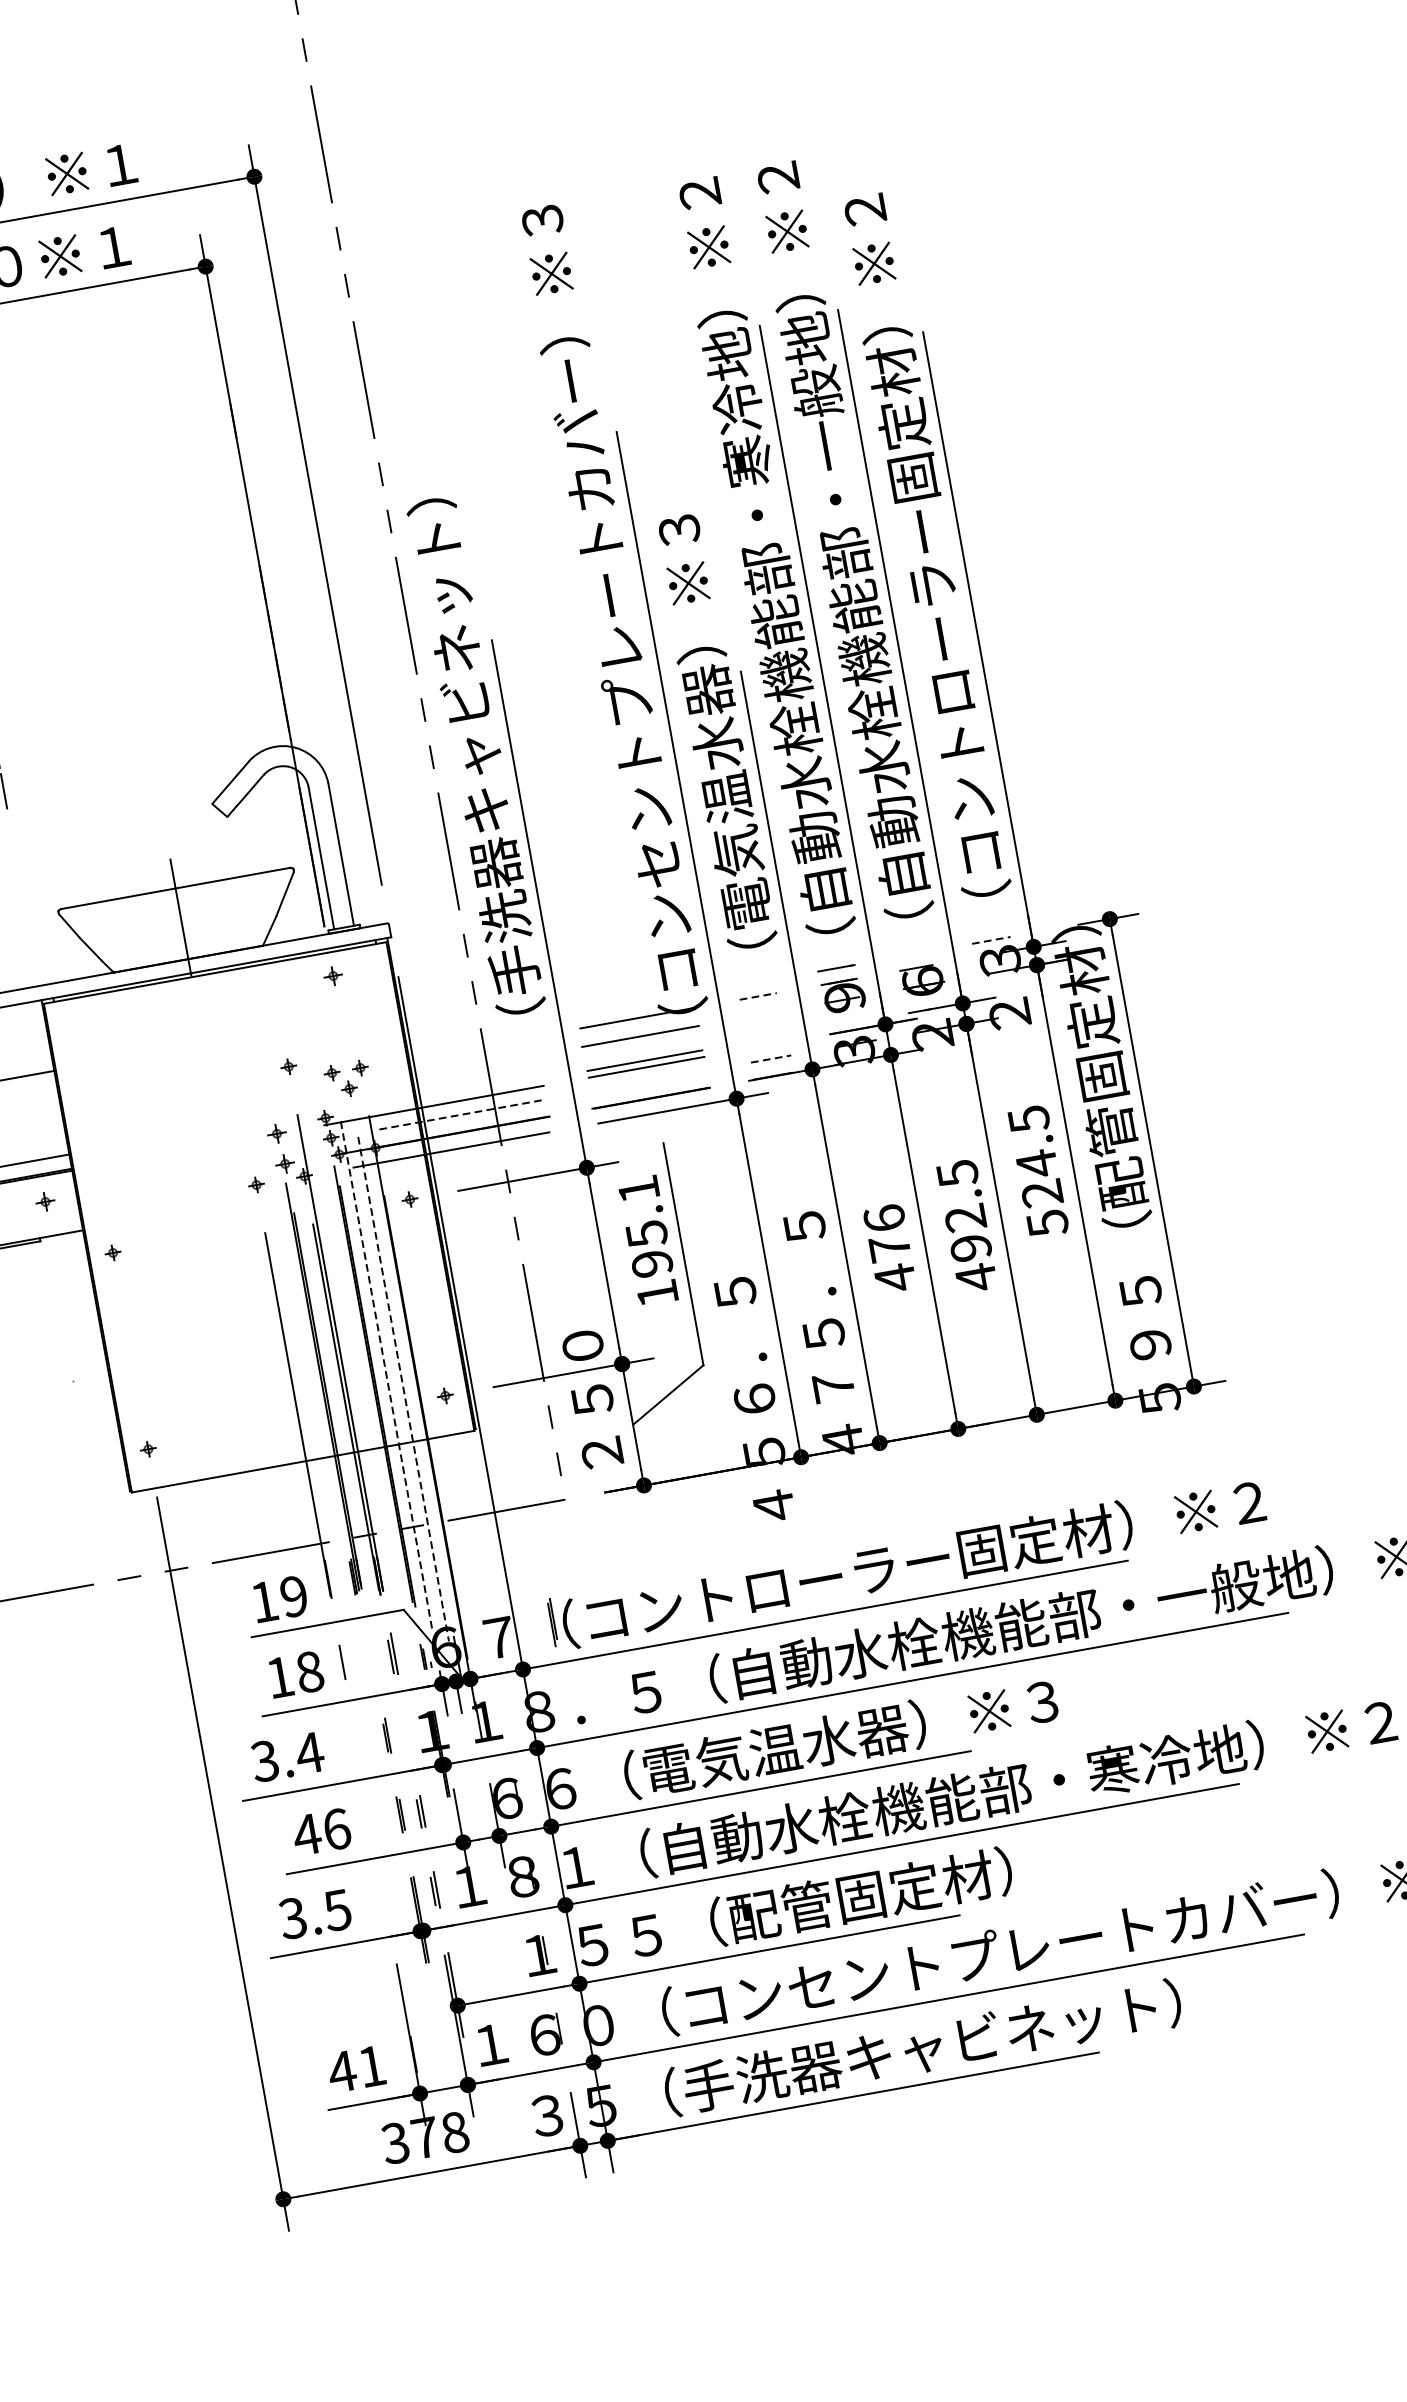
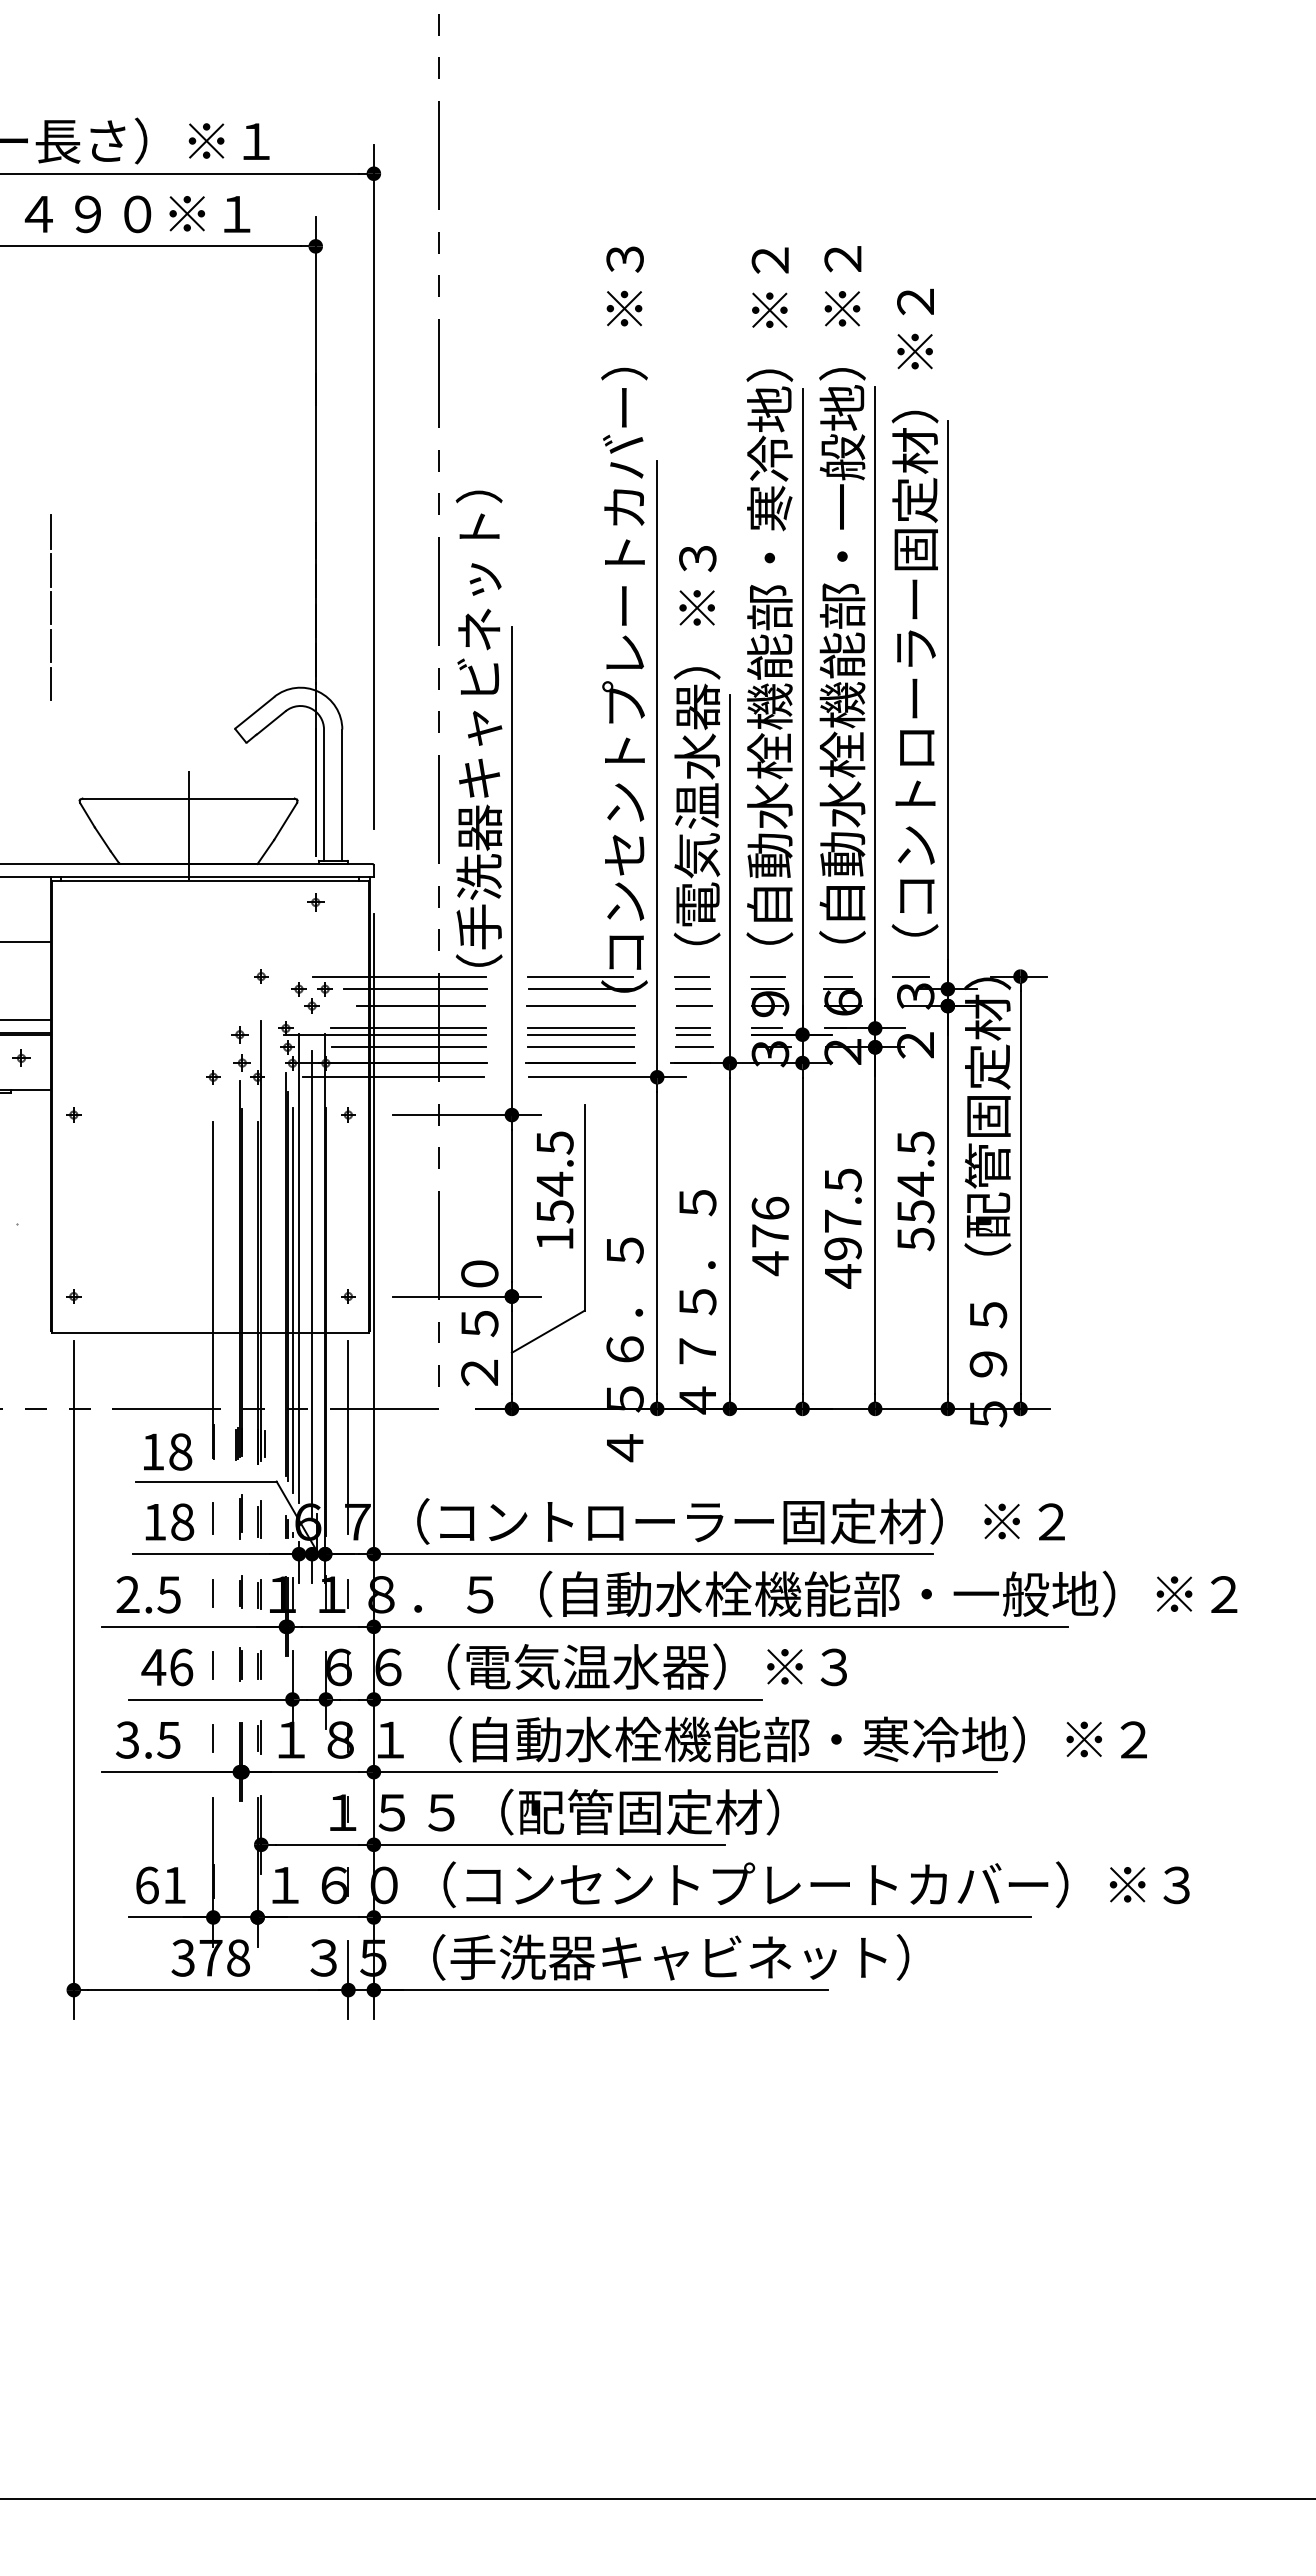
line: (990, 940) -> (910, 976), dashed -> solid
line: (911, 954) -> (837, 976), added
line: (755, 982) -> (692, 976), added
line: (758, 996) -> (693, 989), dashed -> solid
line: (634, 1004) -> (580, 976), added
line: (763, 1014) -> (694, 1006), added
line: (845, 1024) -> (766, 1028), added
line: (438, 1039) -> (399, 976), added
part: (765, 1042) -> (692, 1031), added
line: (457, 1050) -> (414, 989), added
line: (771, 1059) -> (694, 1047), dashed -> solid
line: (466, 1068) -> (420, 1006), added
line: (647, 1081) -> (580, 1047), added
line: (458, 1094) -> (408, 1028), added
line: (462, 1114) -> (409, 1047), dashed -> solid
text: (1041, 1193) -> (915, 1211), 524.5 -> 554.5
text: (964, 1217) -> (842, 1220), 492.5 -> 497.5
text: (645, 1227) -> (554, 1177), 195.1 -> 154.5
line: (386, 1375) -> (299, 1268), dashed -> solid
line: (404, 1389) -> (312, 1284), dashed -> solid
line: (385, 1409) -> (292, 1299), added
line: (472, 1548) -> (348, 1437), added
line: (383, 1571) -> (264, 1443), added
text: (293, 1596) -> (180, 1451), 19 -> 18
line: (552, 1622) -> (240, 1516), moved
line: (503, 1716) -> (348, 1593), added
line: (442, 1726) -> (292, 1592), added
line: (406, 1735) -> (258, 1594), added
line: (357, 1742) -> (213, 1592), added
text: (287, 1756) -> (148, 1594), 3.4 -> 2.5
line: (371, 1821) -> (213, 1665), added
line: (385, 1900) -> (213, 1738), added
text: (341, 2071) -> (146, 1885), 41 -> 61

